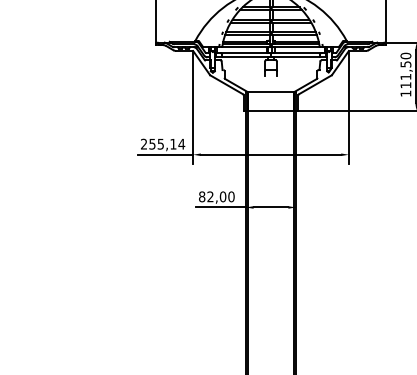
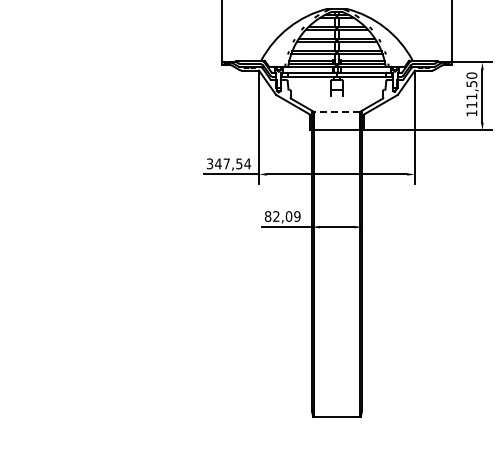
line: (270, 91) -> (336, 111), solid -> dashed
text: (158, 143) -> (224, 163), 255,14 -> 347,54
text: (231, 196) -> (297, 216), 82,00 -> 82,09

